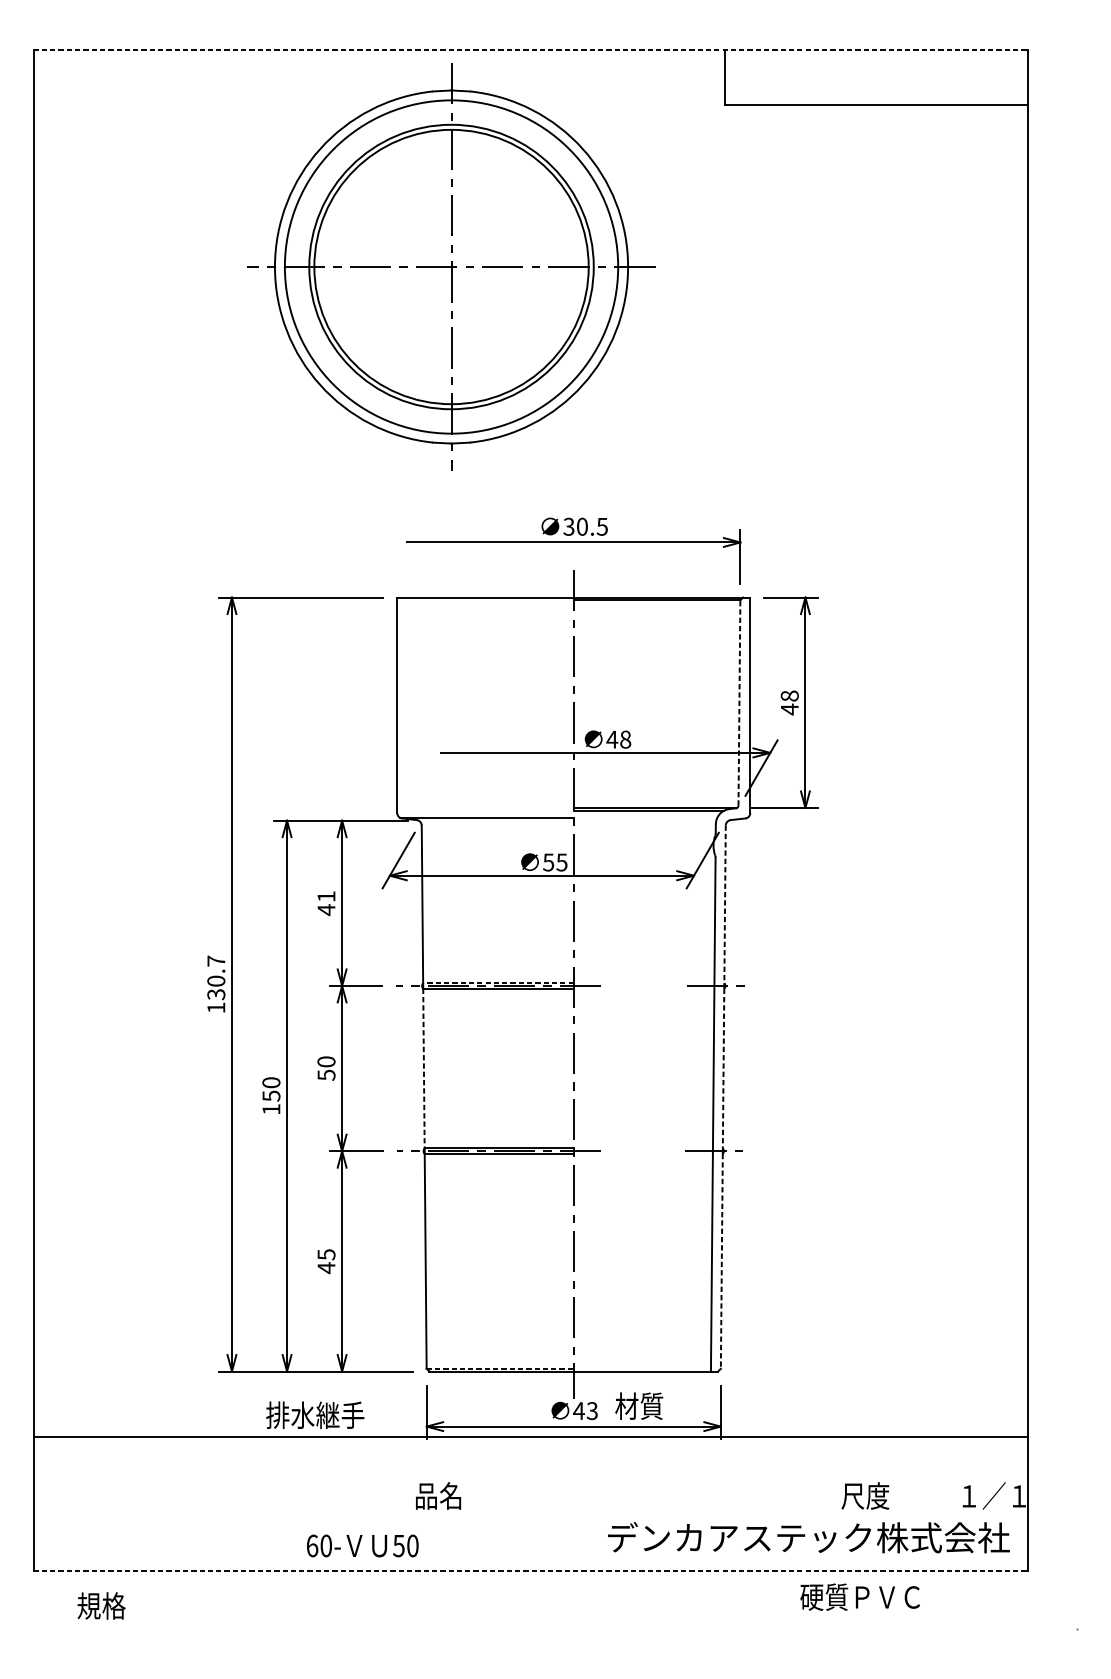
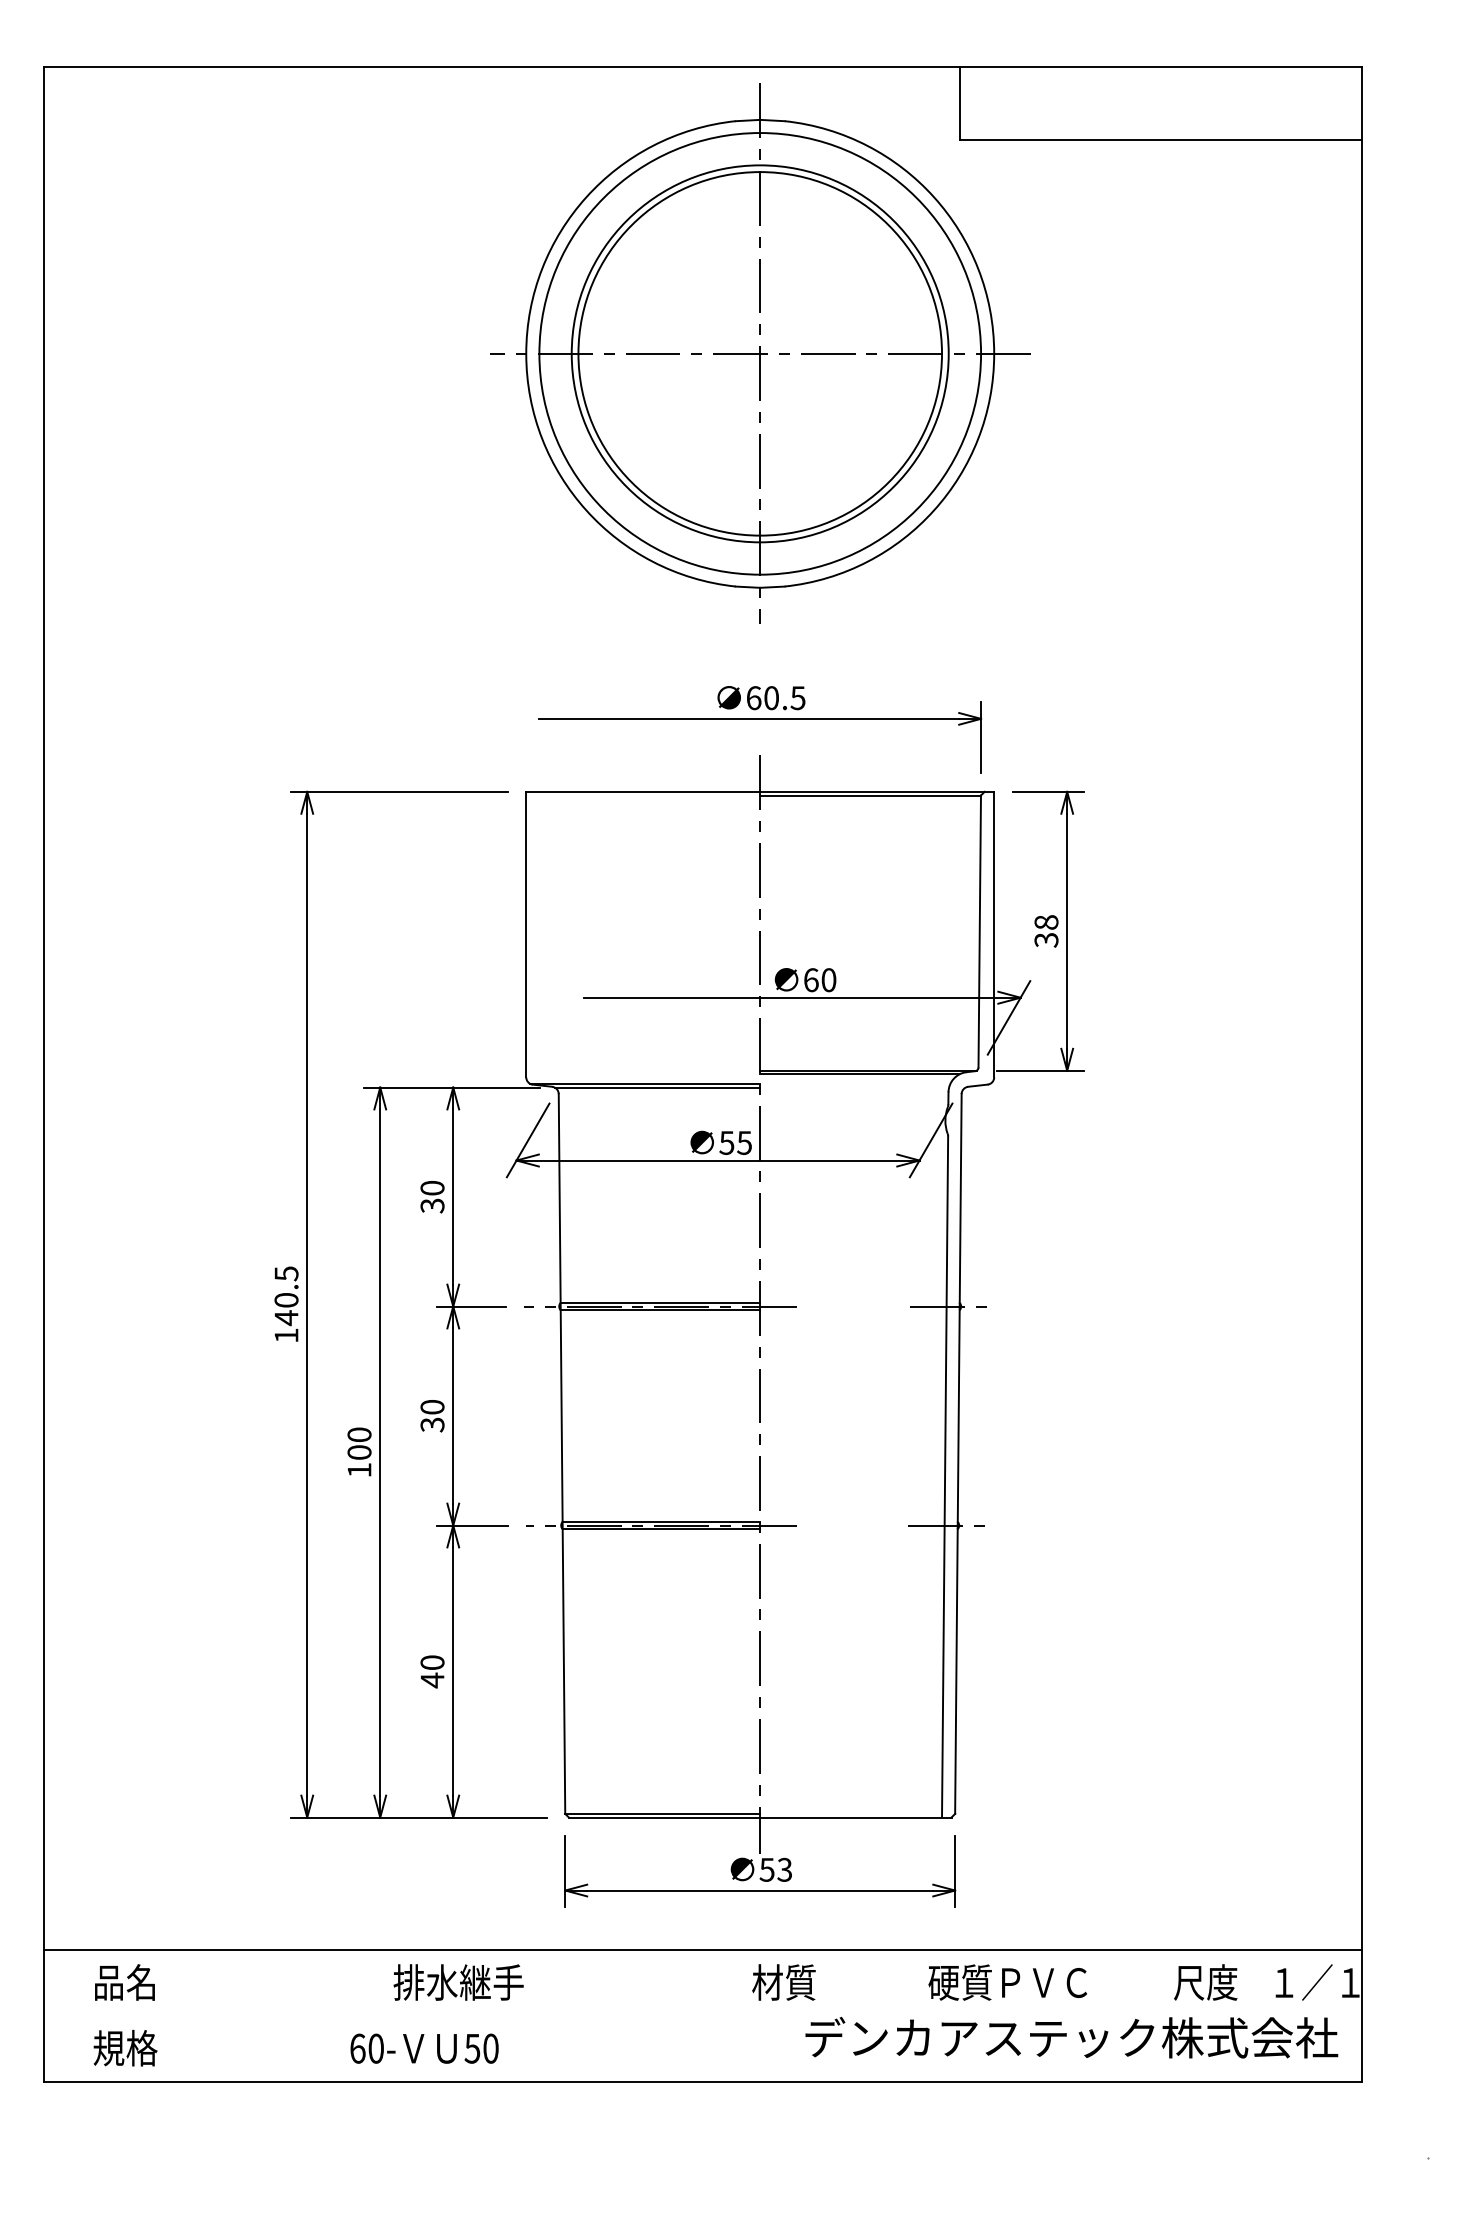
line: (530, 50) -> (703, 66), dashed -> solid
part: (451, 266) -> (760, 353), moved
text: (568, 527) -> (753, 698), 30.5 -> 60.5
line: (739, 702) -> (979, 931), dashed -> solid
text: (789, 709) -> (1046, 940), 48 -> 38
text: (618, 739) -> (819, 980), 48 -> 60
line: (496, 820) -> (657, 1087), added
text: (326, 903) -> (432, 1197), 41 -> 30
line: (724, 904) -> (960, 1198), dashed -> solid
text: (216, 978) -> (286, 1296), 130.7 -> 140.5
line: (498, 982) -> (660, 1302), dashed -> solid
line: (423, 1068) -> (561, 1416), dashed -> solid
line: (723, 1068) -> (958, 1416), dashed -> solid
text: (326, 1074) -> (432, 1424), 50 -> 30
text: (271, 1096) -> (359, 1452), 150 -> 100
text: (326, 1254) -> (432, 1662), 45 -> 40
line: (721, 1262) -> (956, 1672), dashed -> solid
line: (500, 1368) -> (663, 1813), dashed -> solid
text: (638, 1406) -> (783, 1982), moved
text: (579, 1410) -> (767, 1869), 43 -> 53
text: (315, 1415) -> (458, 1982), moved
line: (530, 1437) -> (702, 1950), moved
text: (438, 1496) -> (124, 1982), moved
text: (865, 1496) -> (1205, 1982), moved
text: (362, 1545) -> (424, 2048), moved
line: (530, 1570) -> (703, 2081), dashed -> solid
text: (859, 1597) -> (1007, 1982), moved
text: (101, 1606) -> (125, 2048), moved

